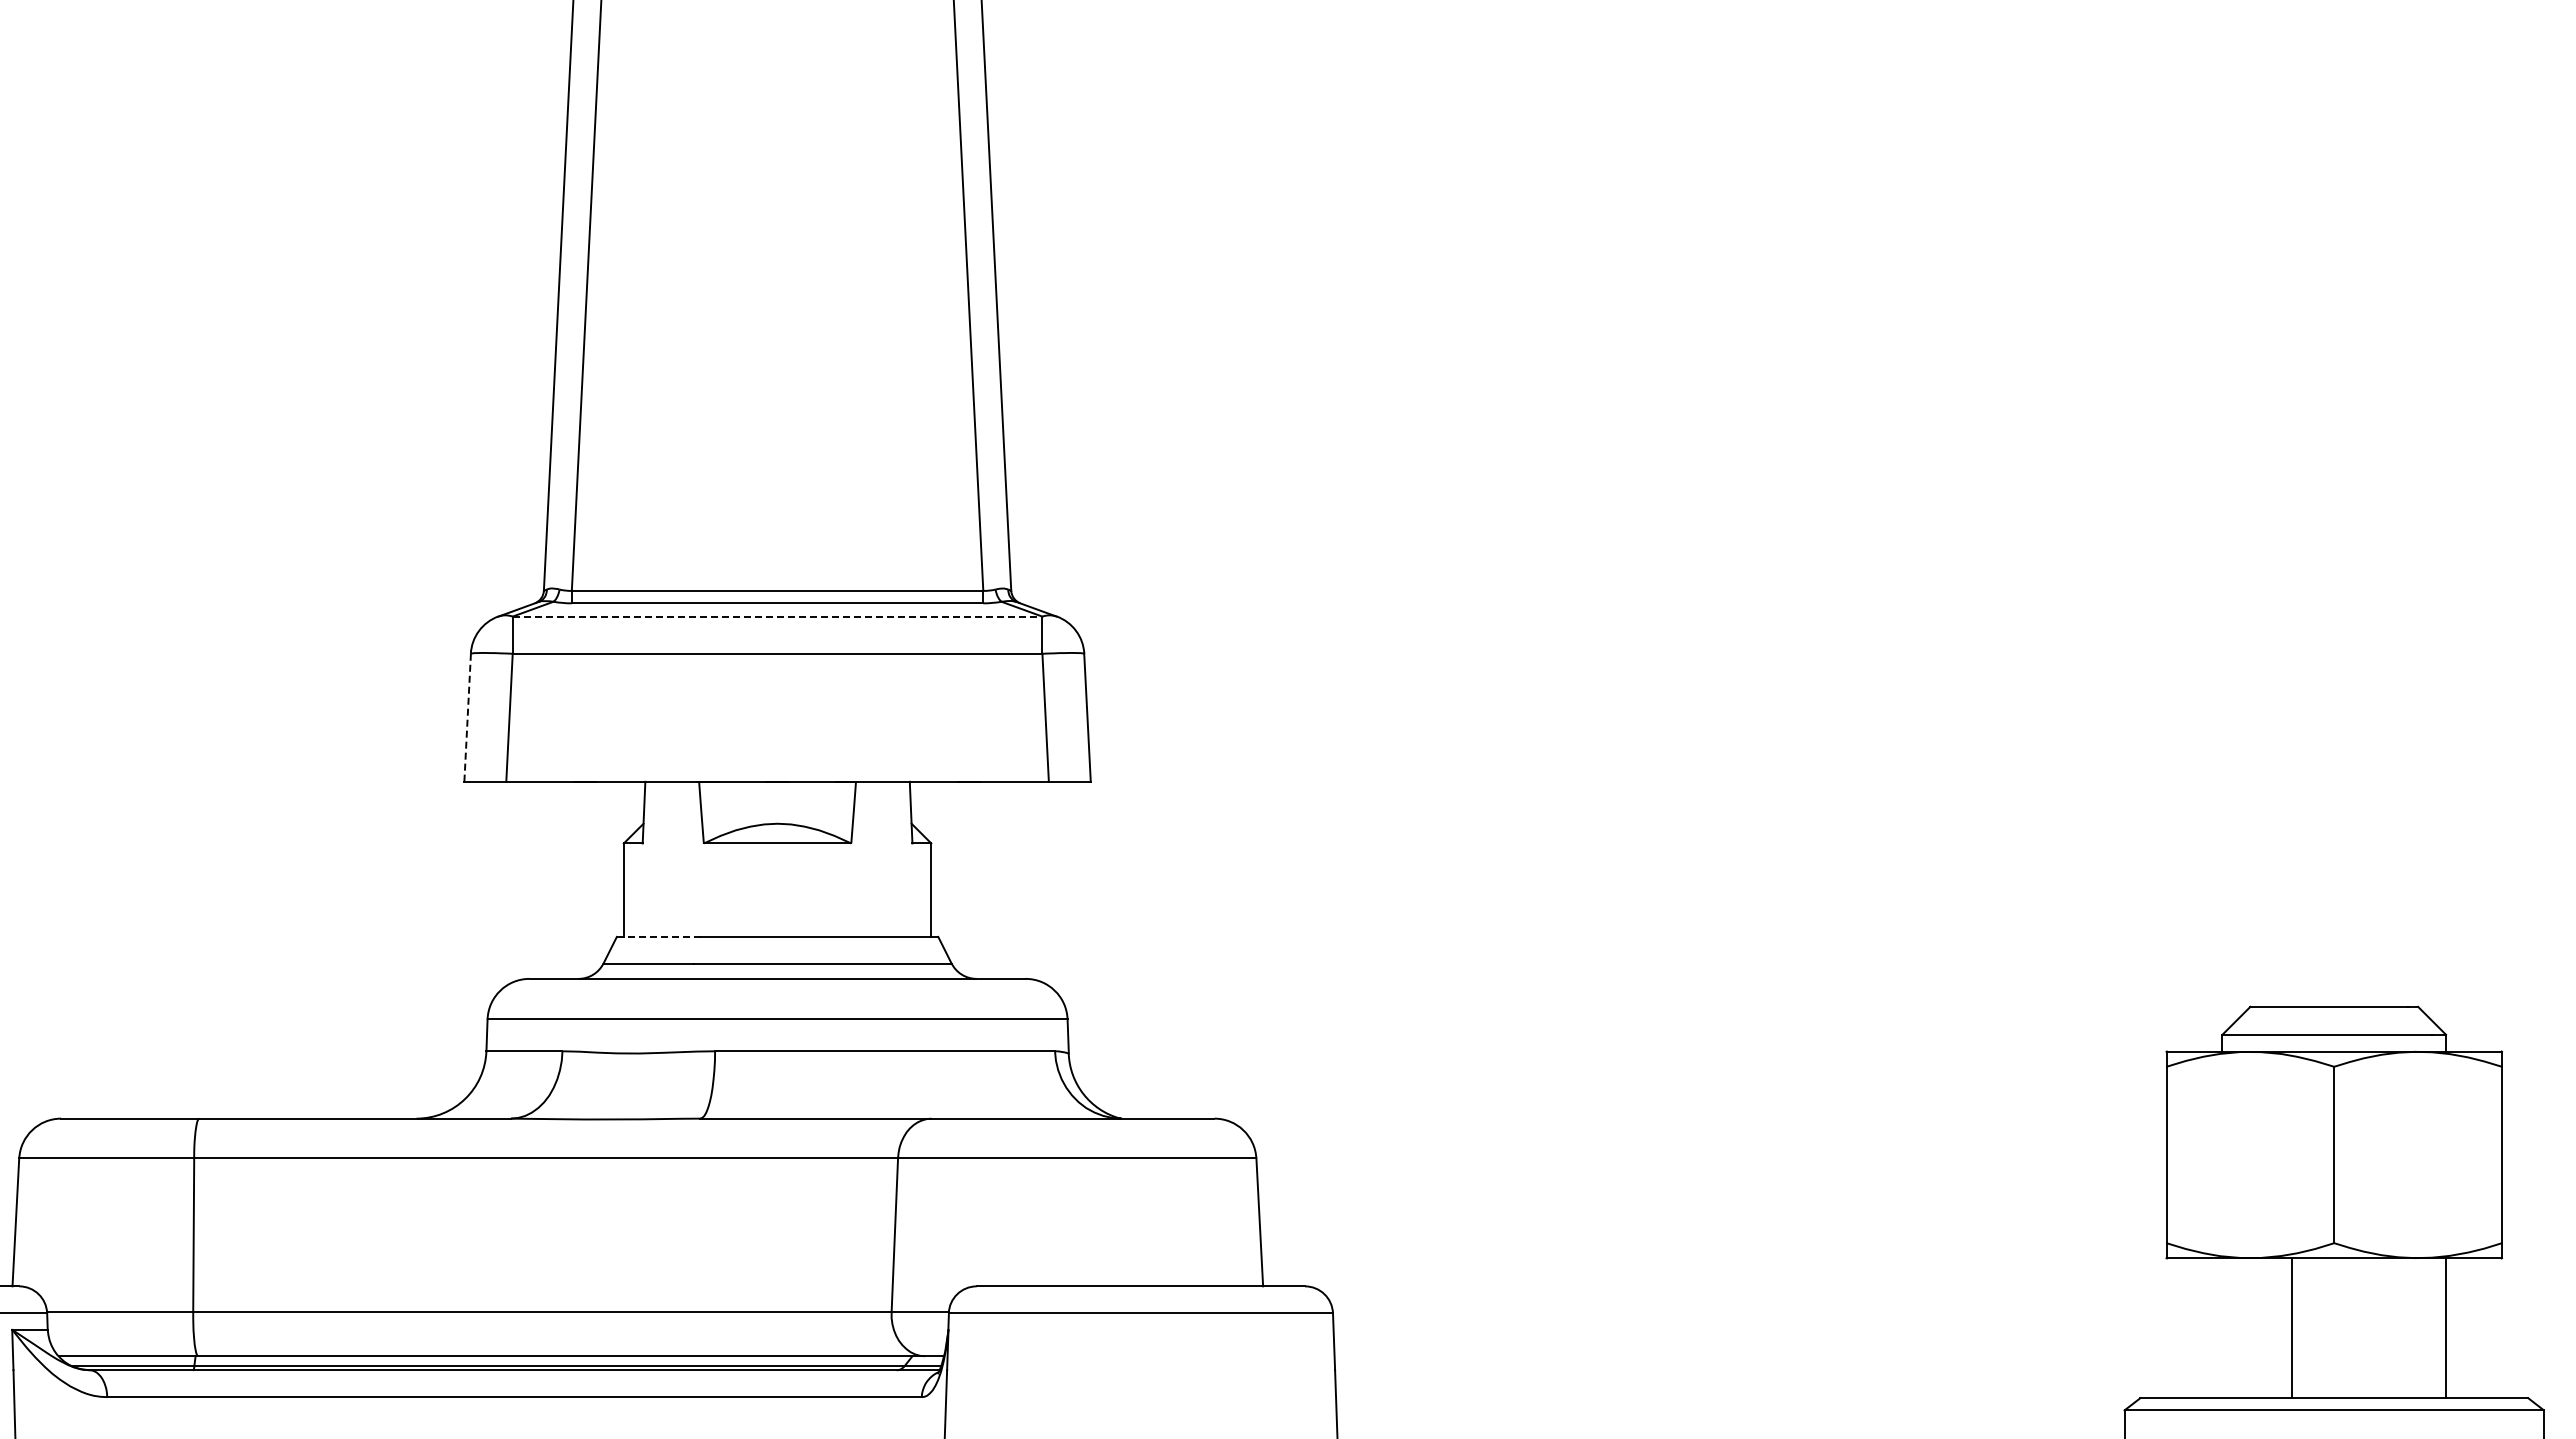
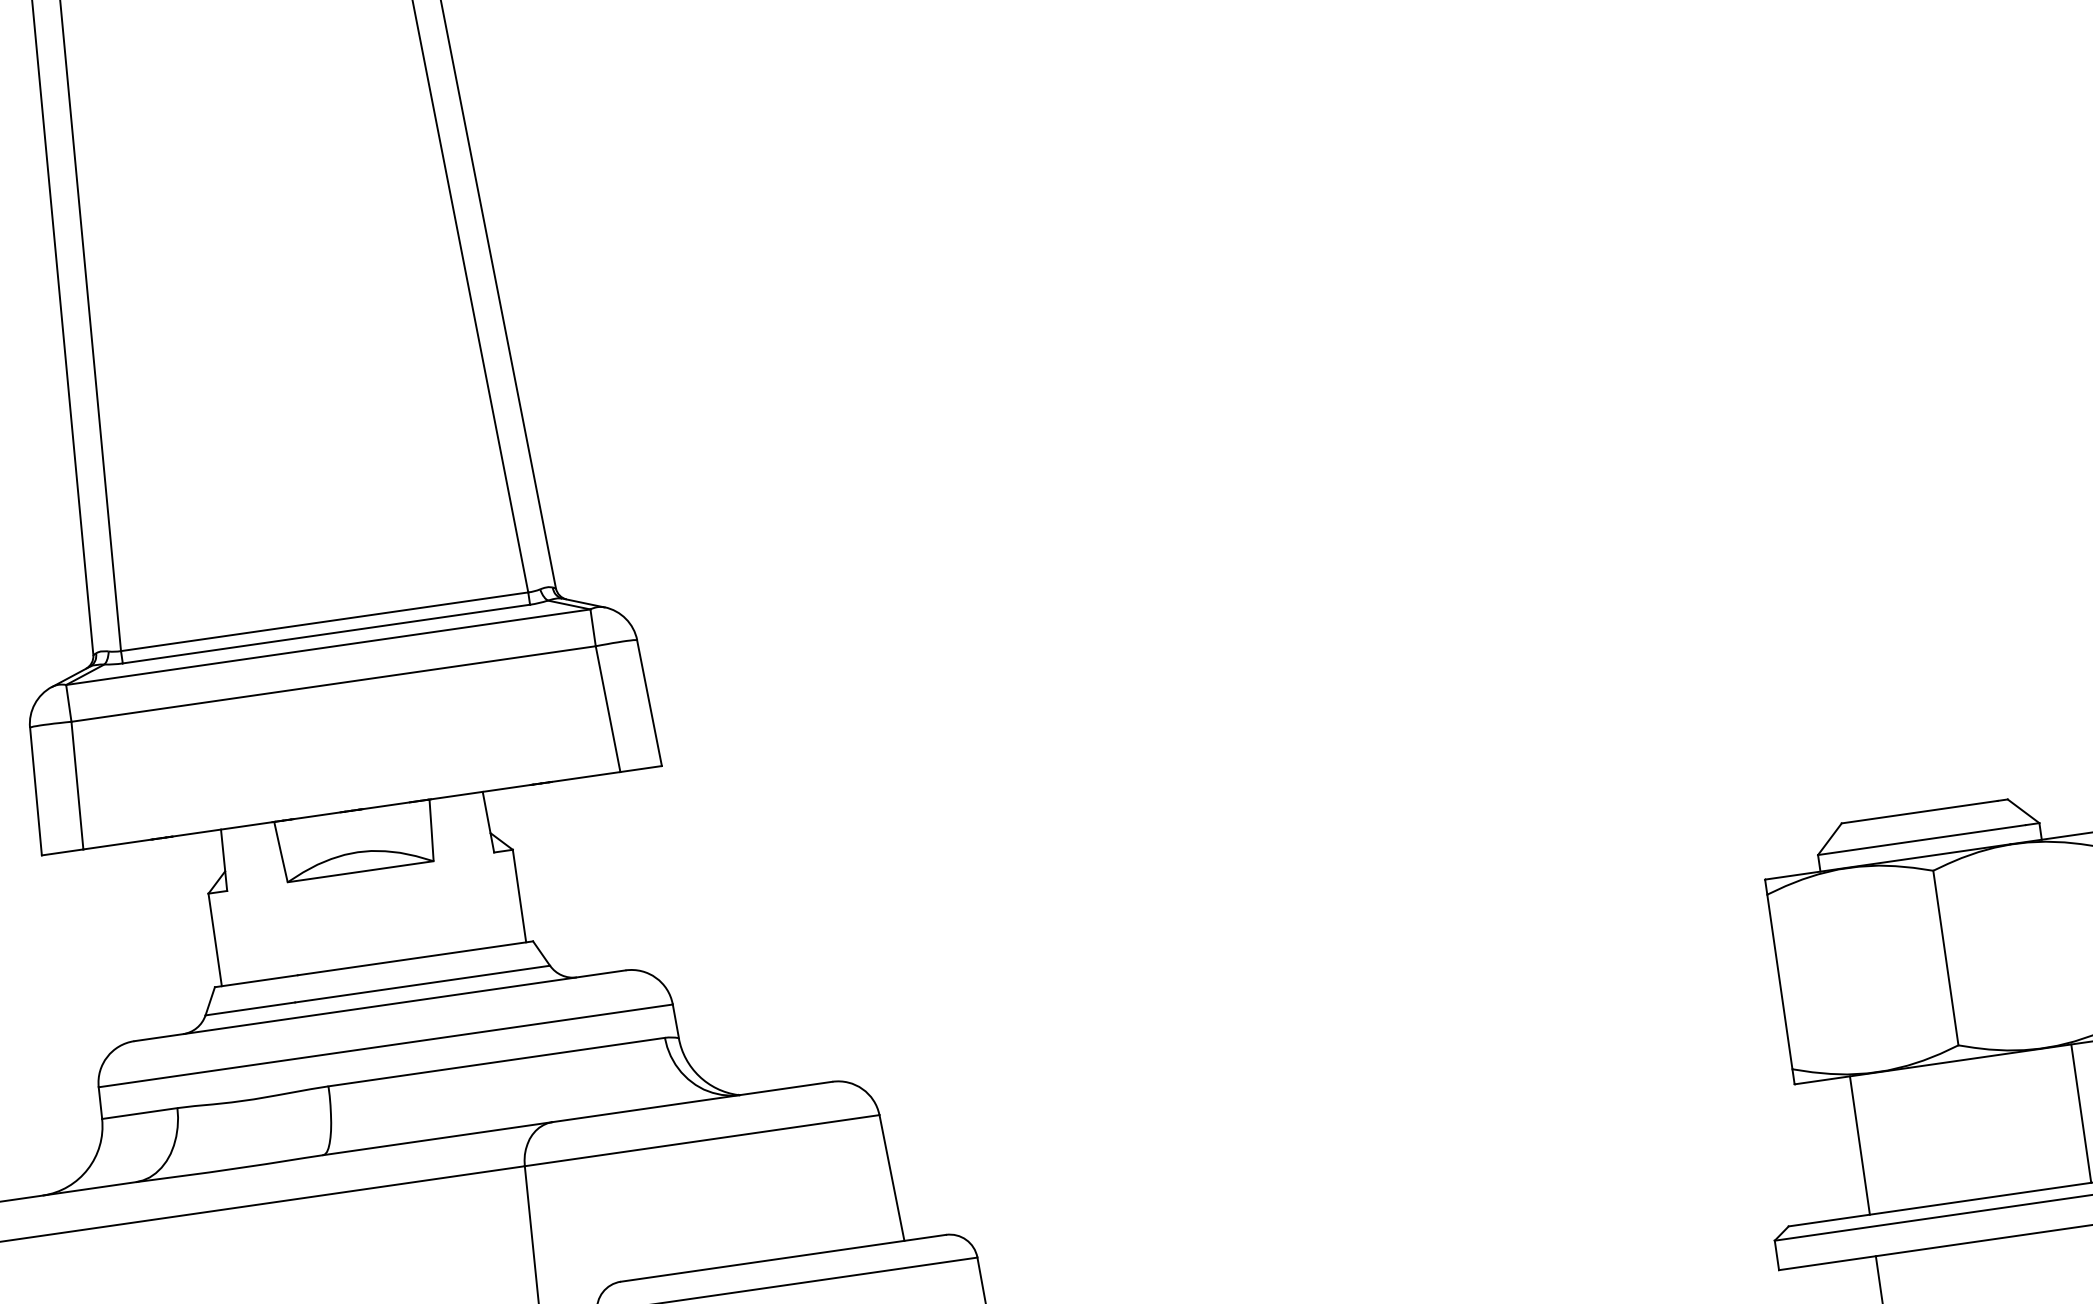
line: (777, 616) -> (328, 647), dashed -> solid
line: (467, 718) -> (35, 792), dashed -> solid
line: (658, 936) -> (256, 980), dashed -> solid
line: (2292, 1328) -> (1860, 1145), moved

